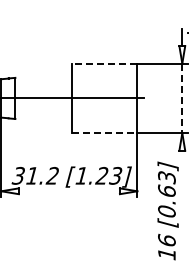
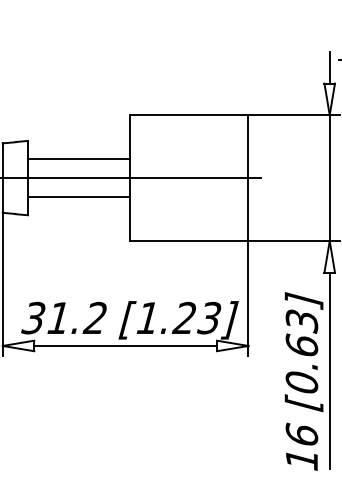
line: (104, 63) -> (189, 114), dashed -> solid
line: (43, 87) -> (78, 158), added
line: (182, 98) -> (330, 178), dashed -> solid
line: (43, 108) -> (78, 196), added
line: (104, 133) -> (189, 241), dashed -> solid
line: (68, 191) -> (123, 346), added
line: (182, 204) -> (330, 369), added

